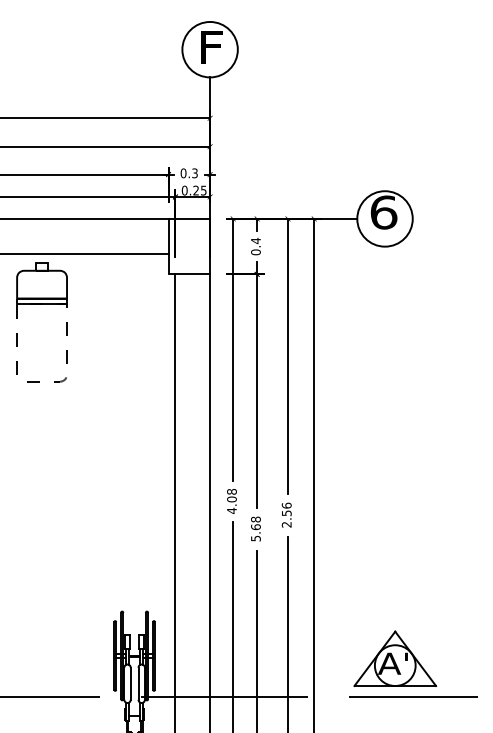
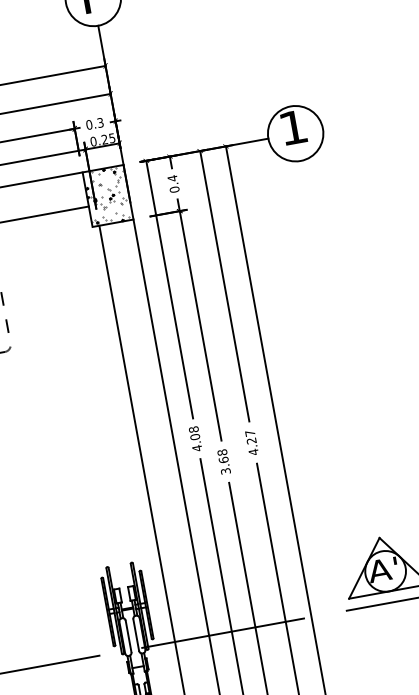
text: (383, 212) -> (293, 127), 6 -> 1
hatch: (188, 246) -> (107, 195), added
text: (286, 514) -> (251, 442), 2.56 -> 4.27
text: (255, 538) -> (225, 471), 5.68 -> 3.68

